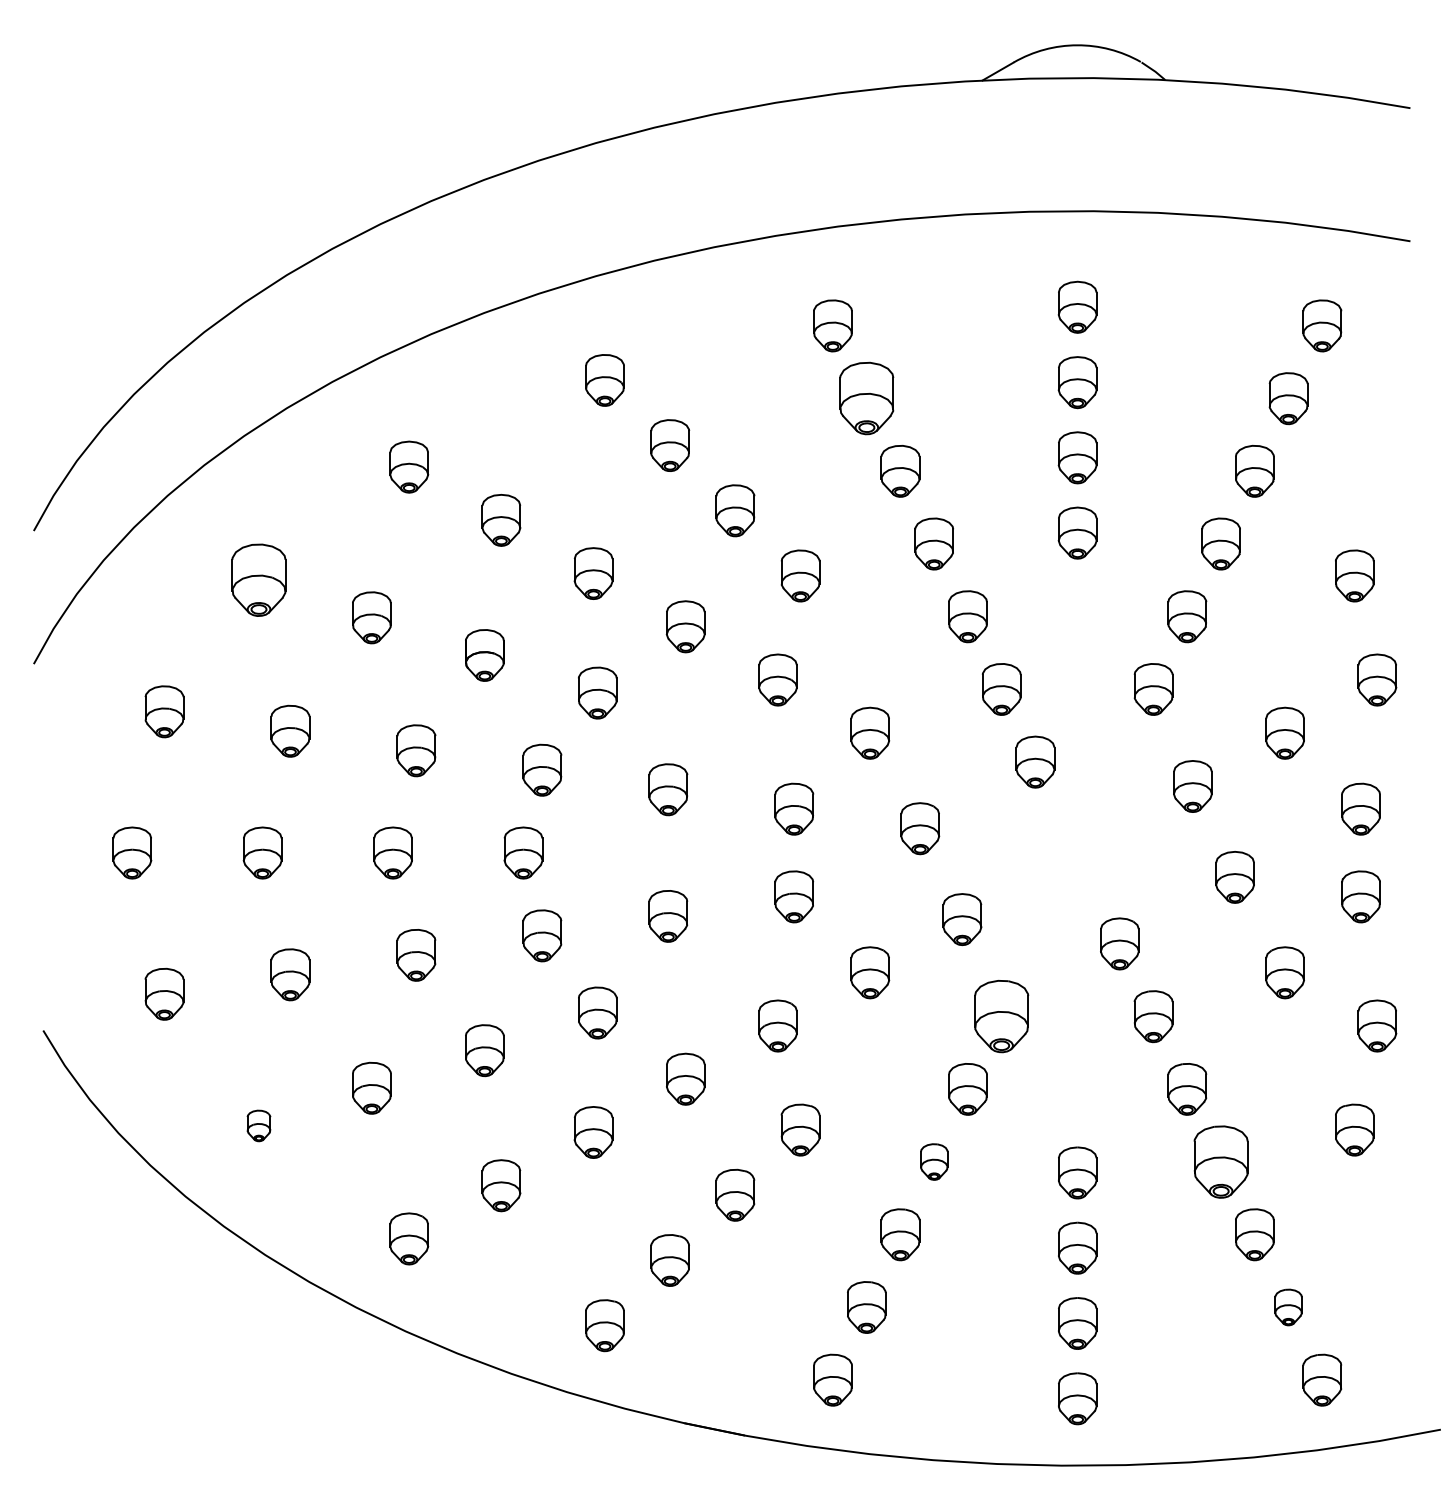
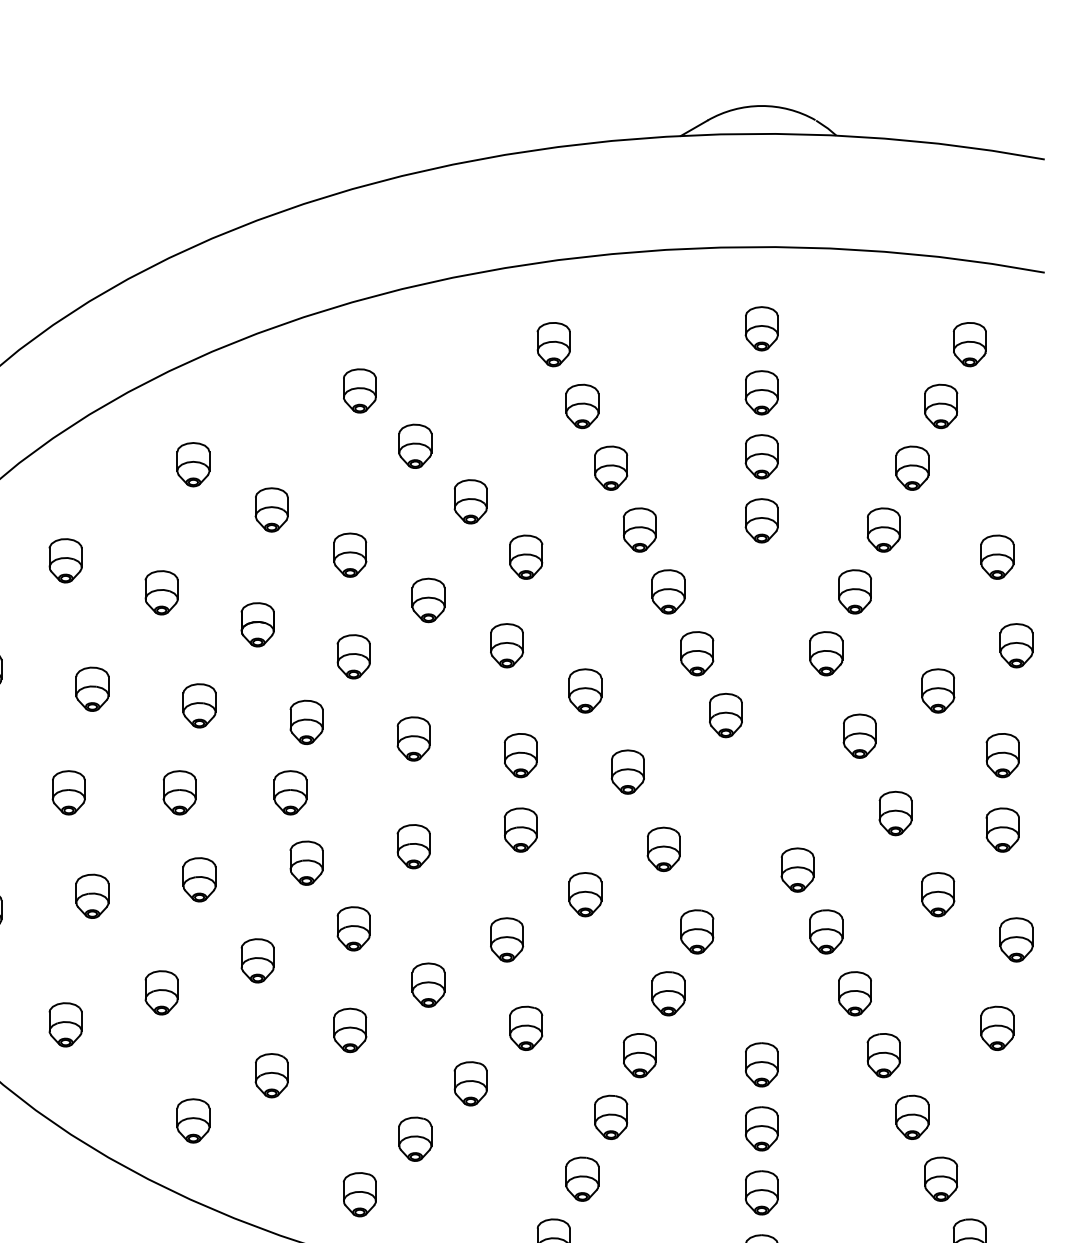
part: (866, 398) -> (582, 406), size x0.71
part: (258, 579) -> (65, 560), size x0.71
part: (1001, 1016) -> (697, 931), size x0.71
part: (258, 1125) -> (65, 1024), size x1.67
part: (934, 1161) -> (640, 1055), size x1.43
part: (1220, 1161) -> (883, 1055), size x0.71
part: (1288, 1307) -> (941, 1179), size x1.43

